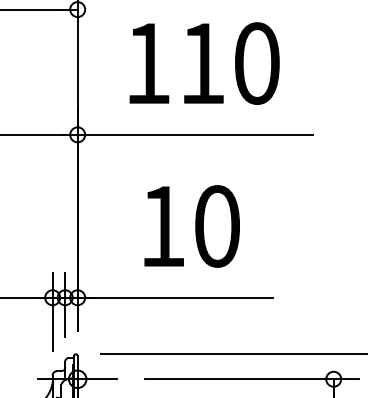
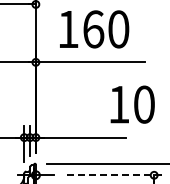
text: (202, 63) -> (93, 29), 110 -> 160
text: (191, 226) -> (132, 104), moved
line: (252, 379) -> (116, 175), solid -> dashed

